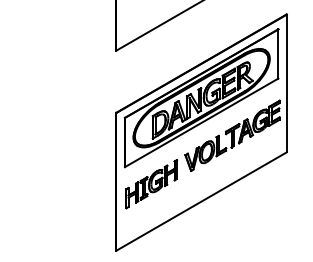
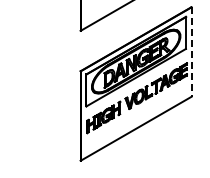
line: (286, 84) -> (191, 52), solid -> dashed

